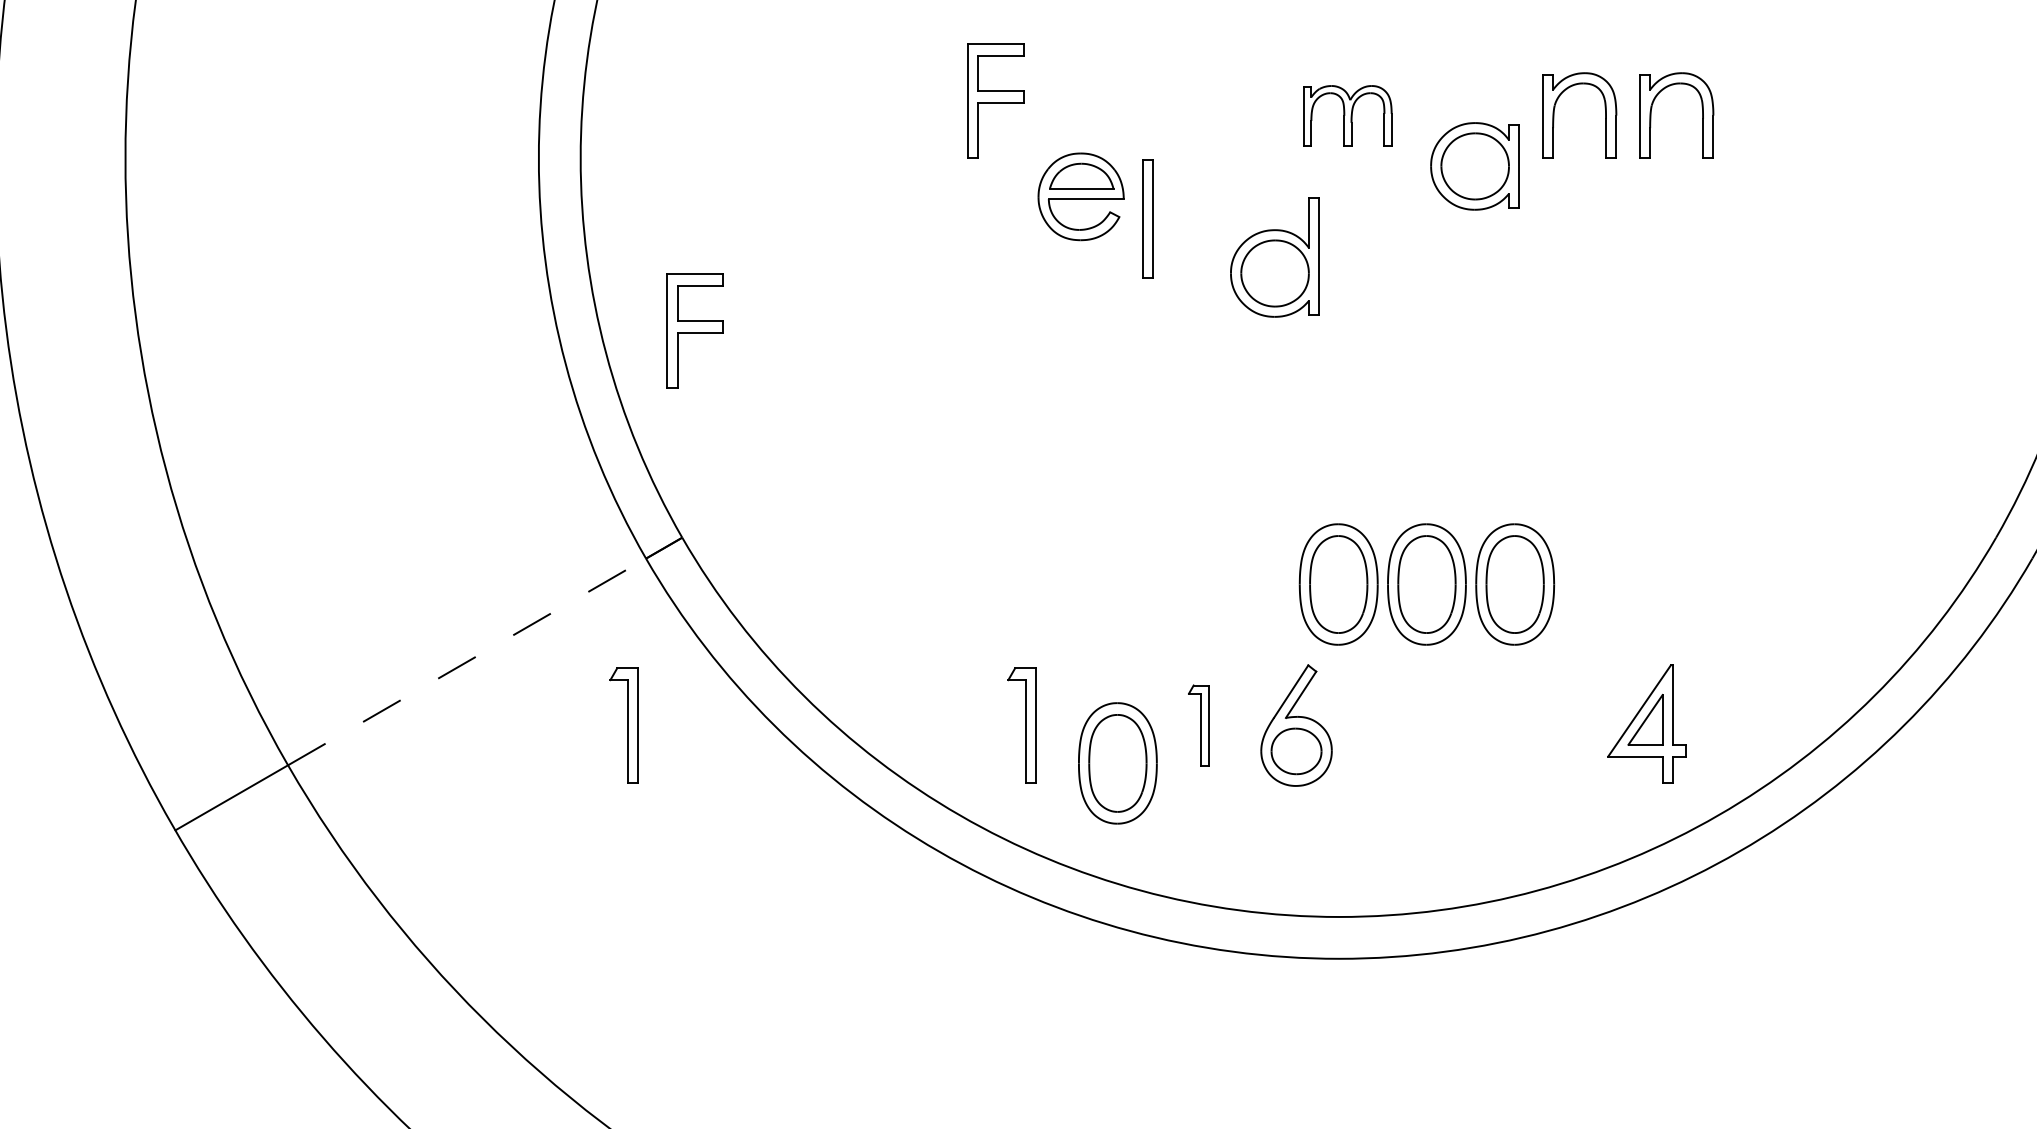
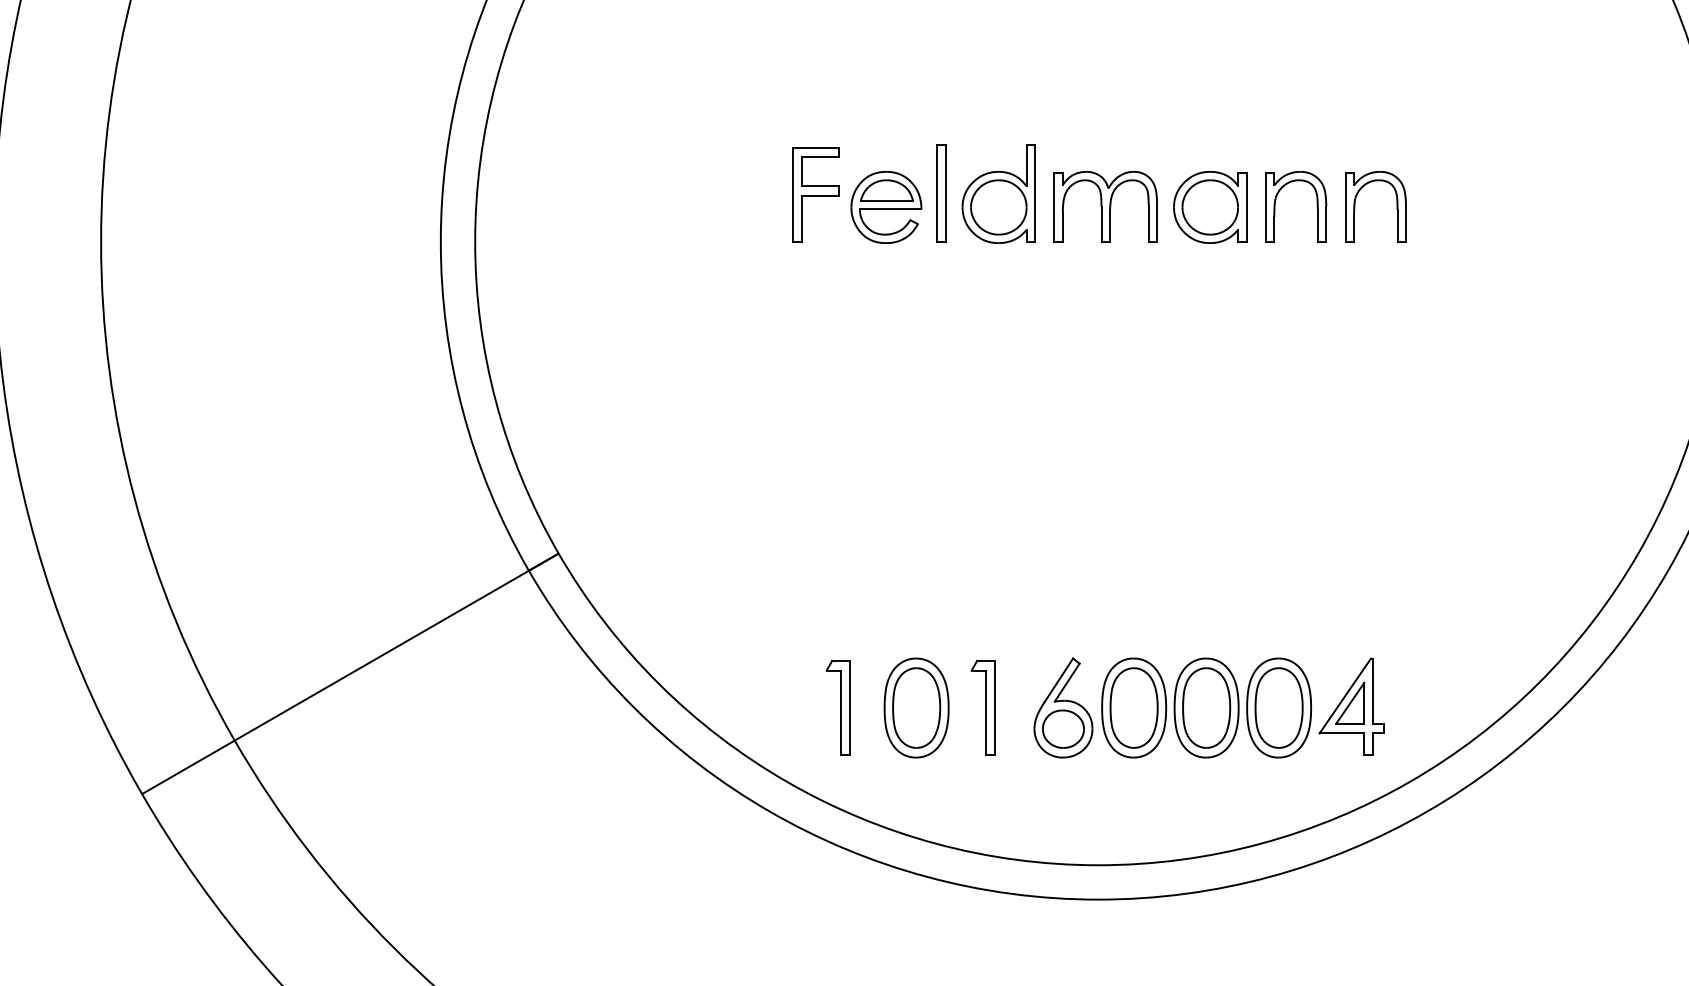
part: (1347, 115) -> (1105, 206), size x1.43
part: (1475, 166) -> (1210, 207), moved
part: (1081, 196) -> (886, 207), moved
part: (1148, 218) -> (941, 193), moved
part: (1274, 256) -> (998, 193), moved
part: (694, 330) -> (568, 383), removed
part: (1426, 583) -> (1206, 707), moved
line: (466, 661) -> (381, 655), dashed -> solid
part: (623, 725) -> (510, 707), removed
part: (1198, 725) -> (982, 707), size x1.43
part: (1117, 762) -> (916, 707), moved

